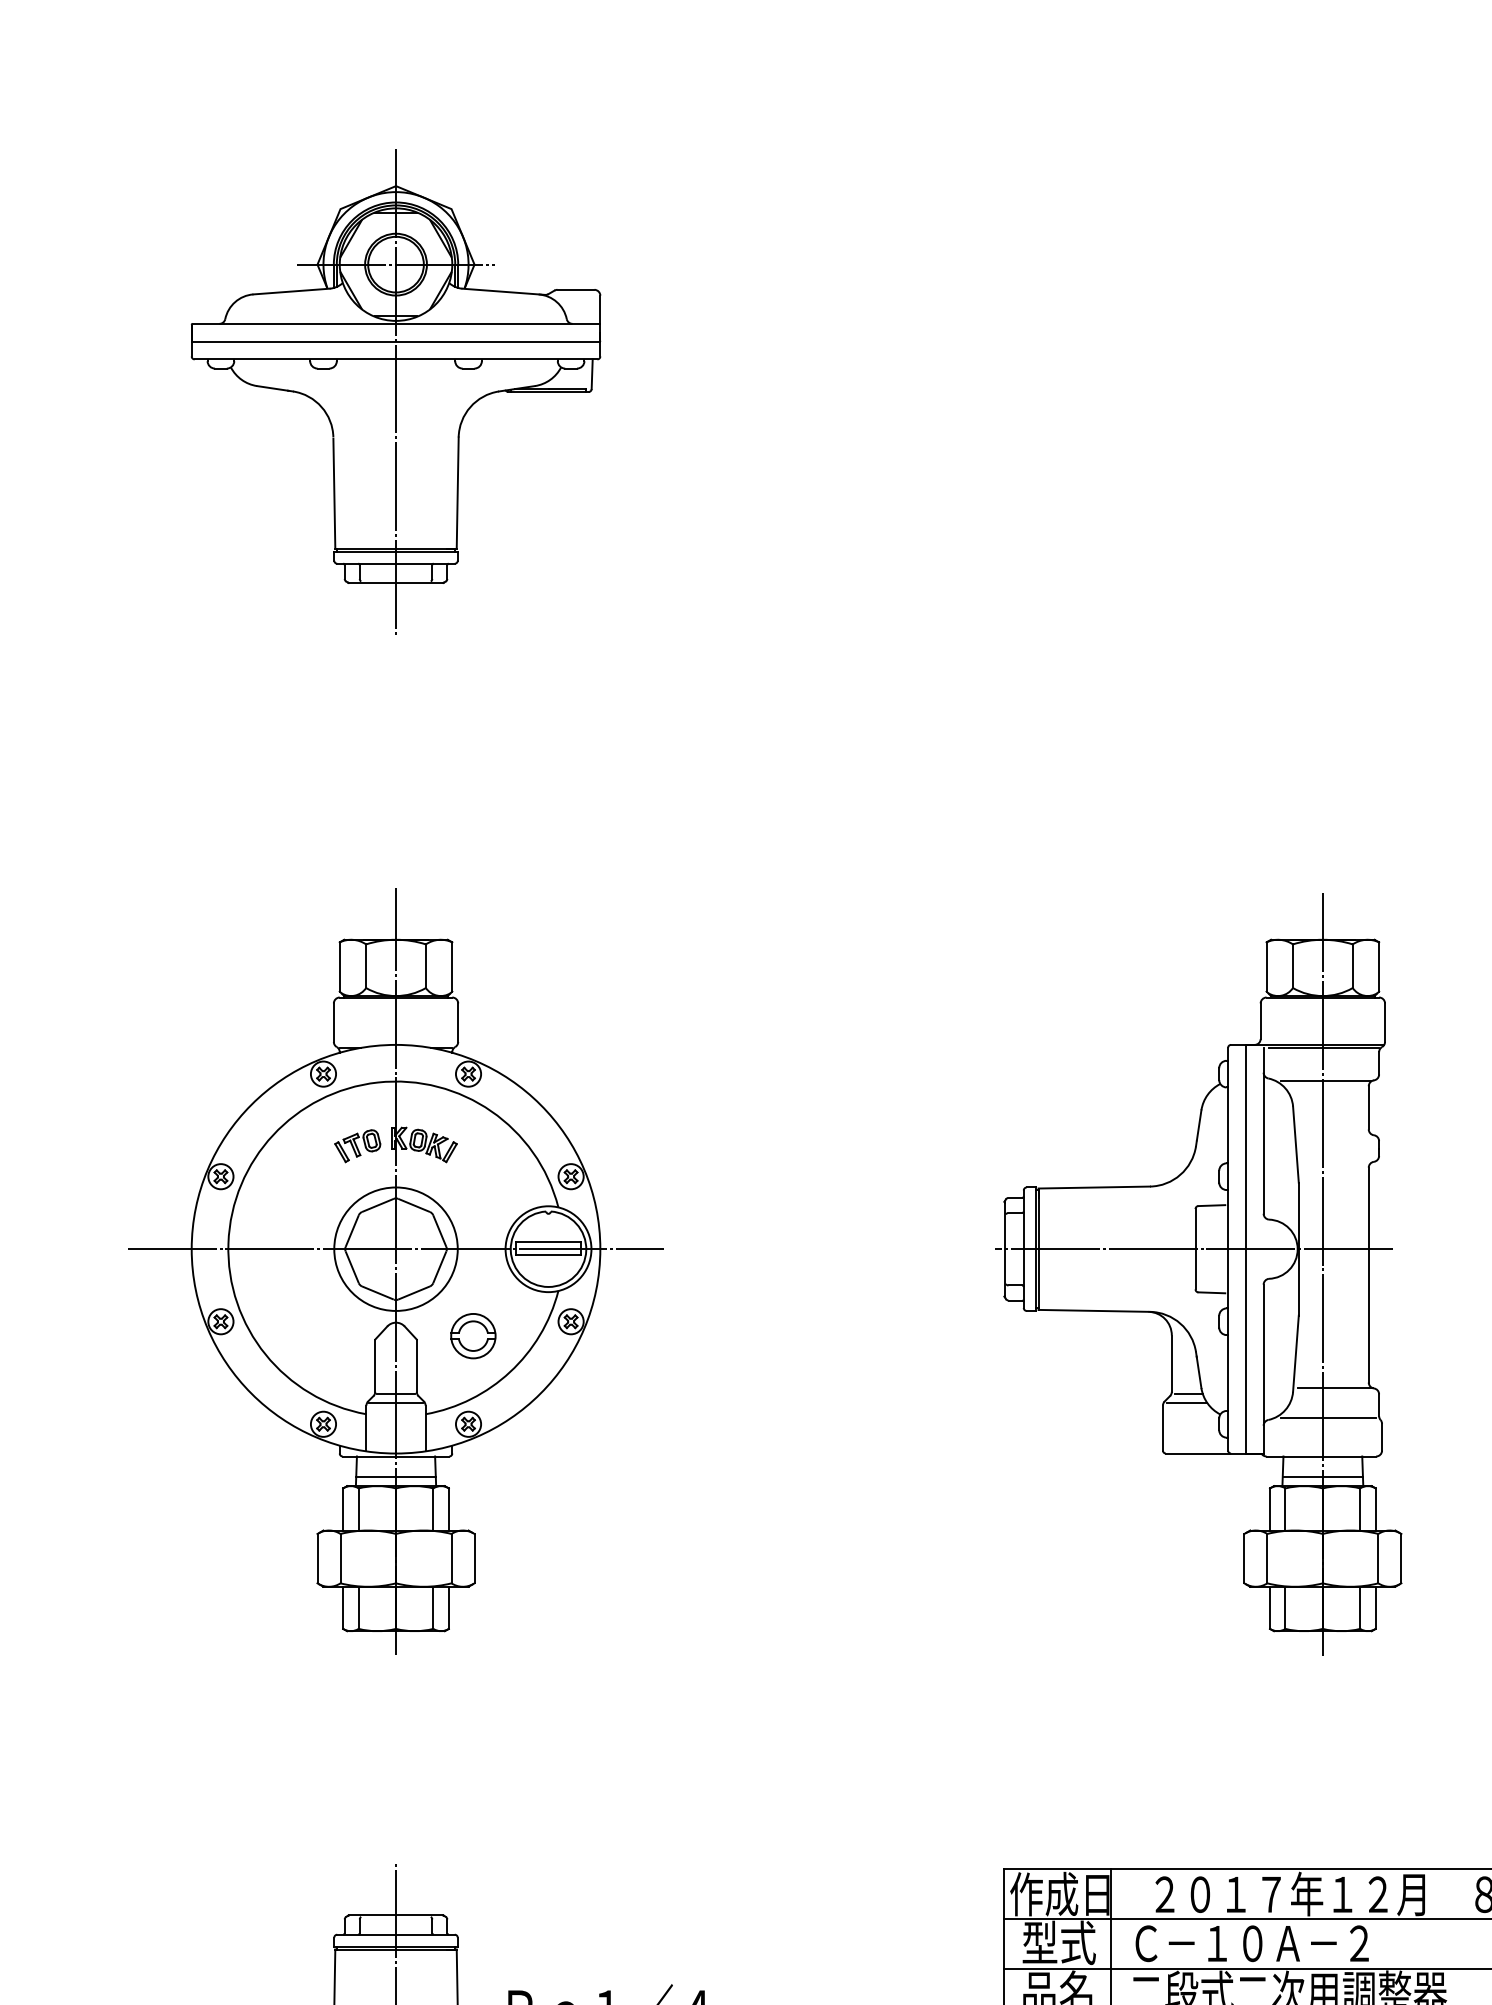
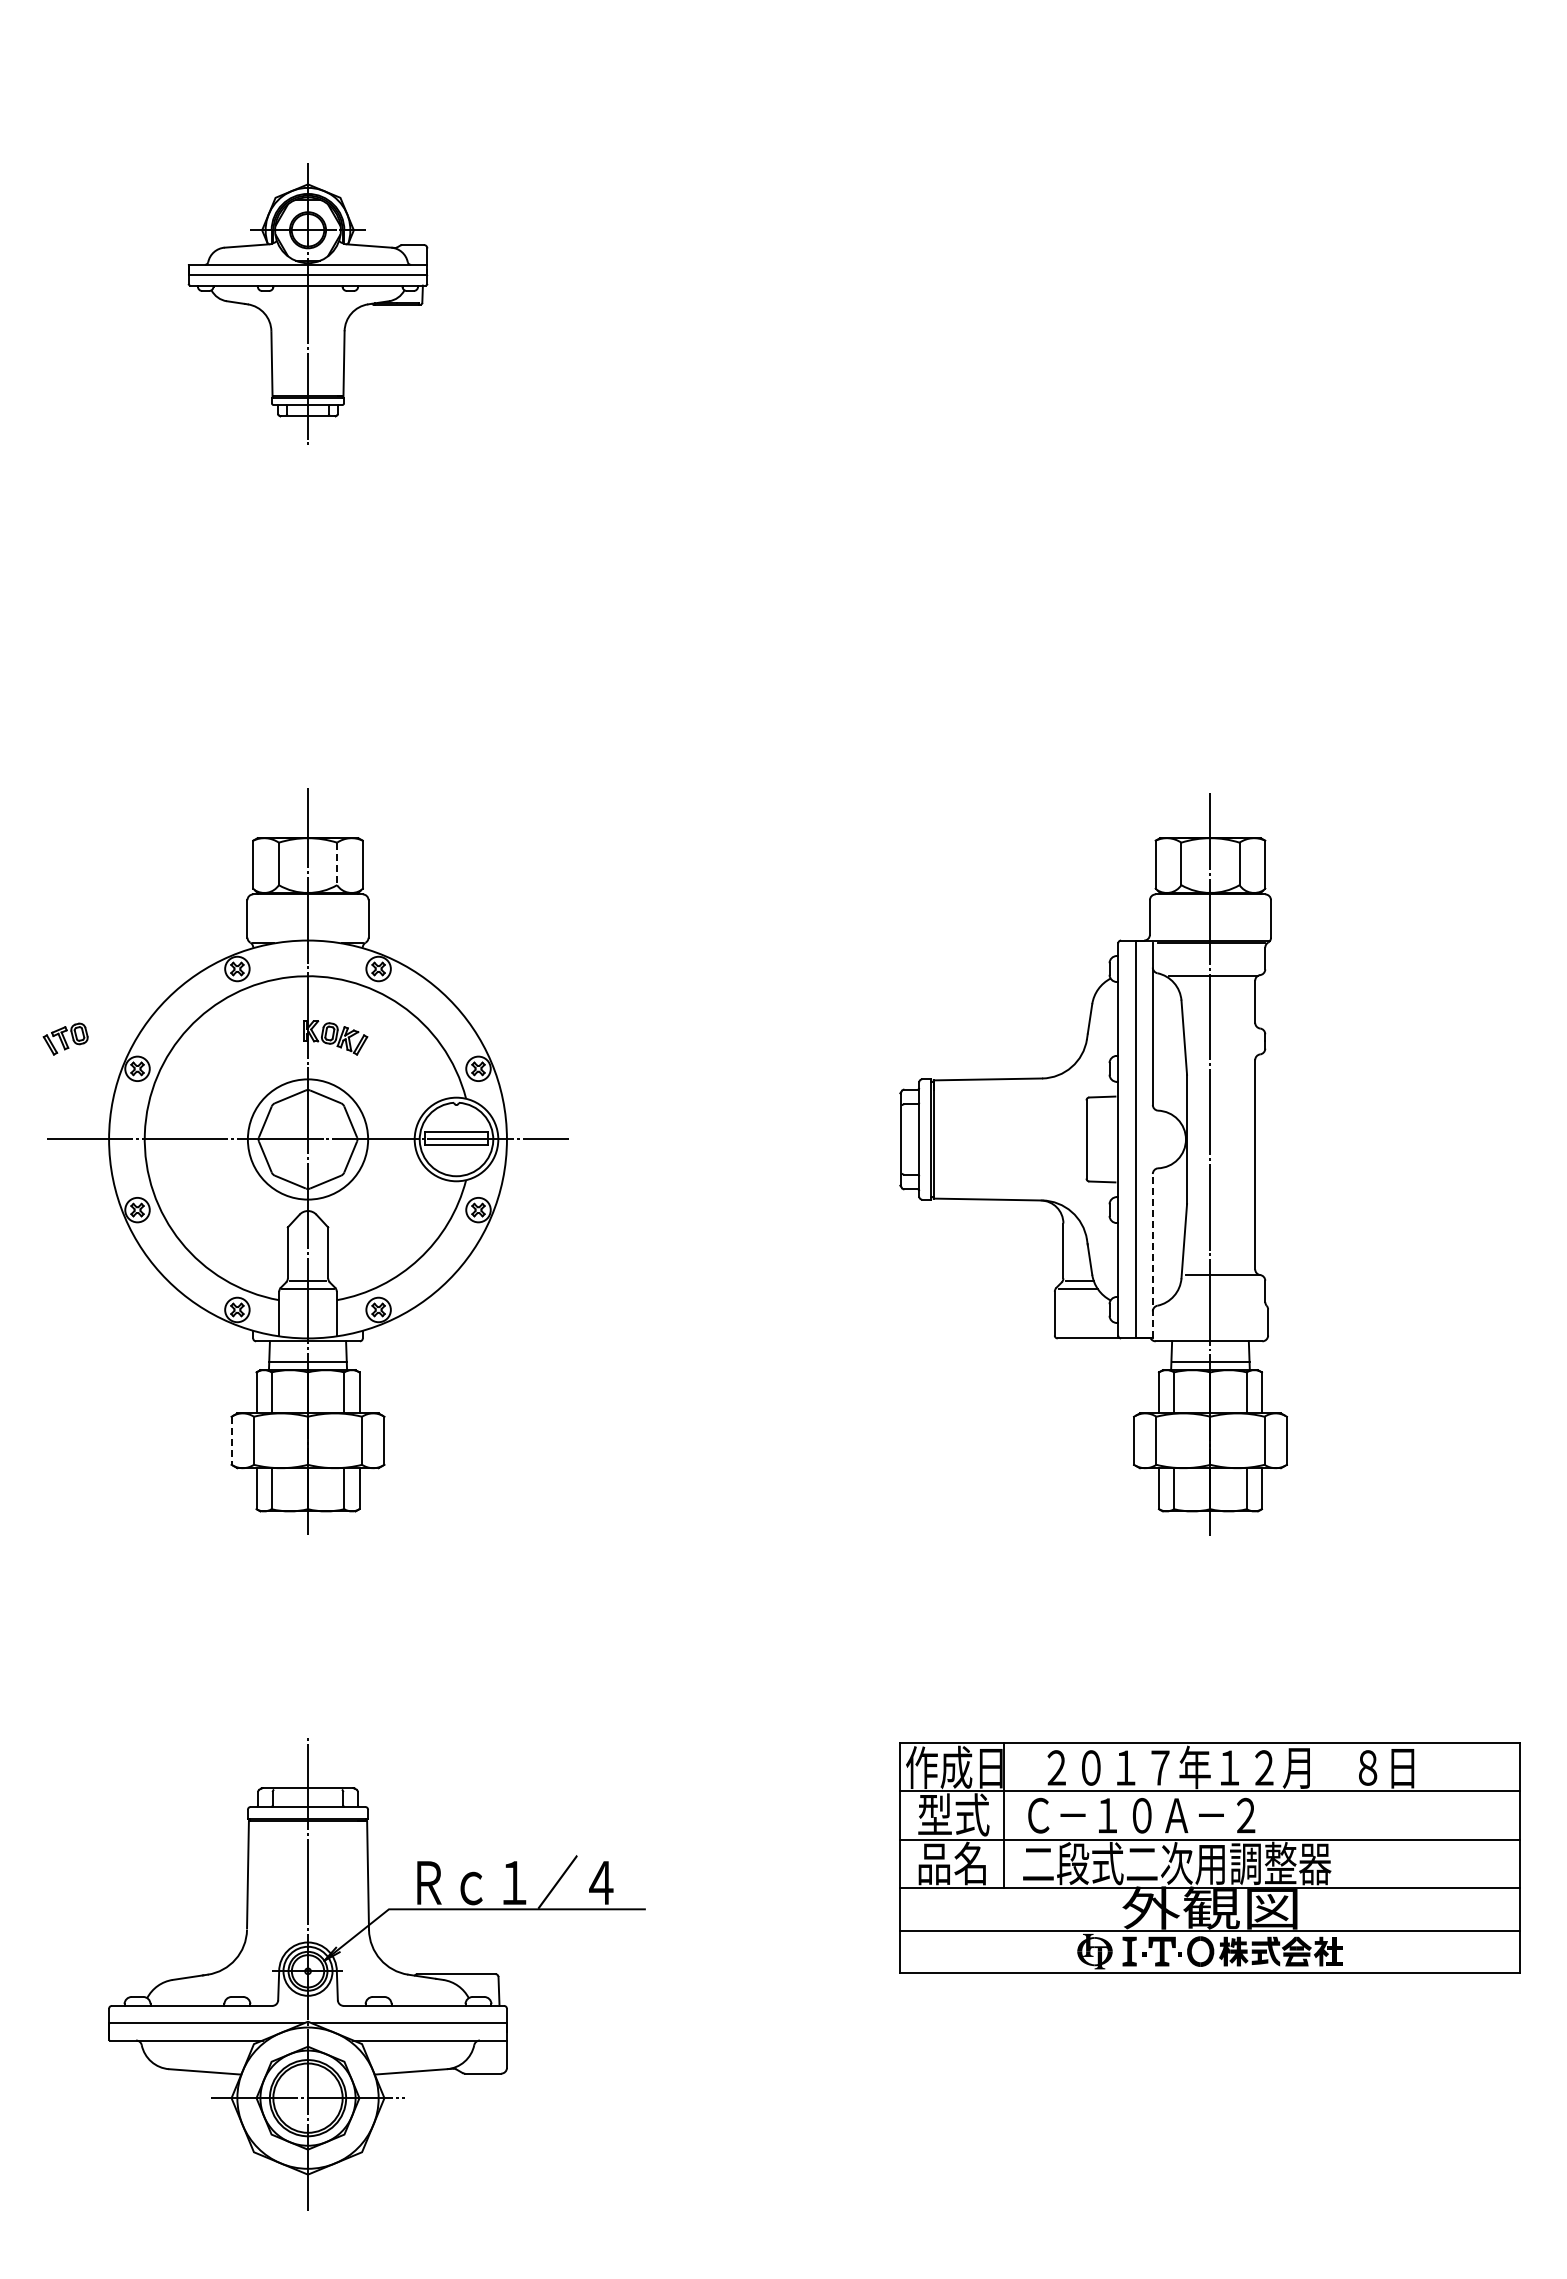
part: (395, 391) -> (307, 304), size x0.6
line: (426, 966) -> (337, 864), solid -> dashed
part: (357, 1145) -> (65, 1038), moved
line: (1193, 1249) -> (1084, 1139), removed
part: (472, 1335) -> (382, 1223), removed
line: (1263, 1368) -> (1152, 1255), solid -> dashed
line: (1328, 1417) -> (1215, 1303), removed
line: (317, 1559) -> (231, 1441), solid -> dashed

